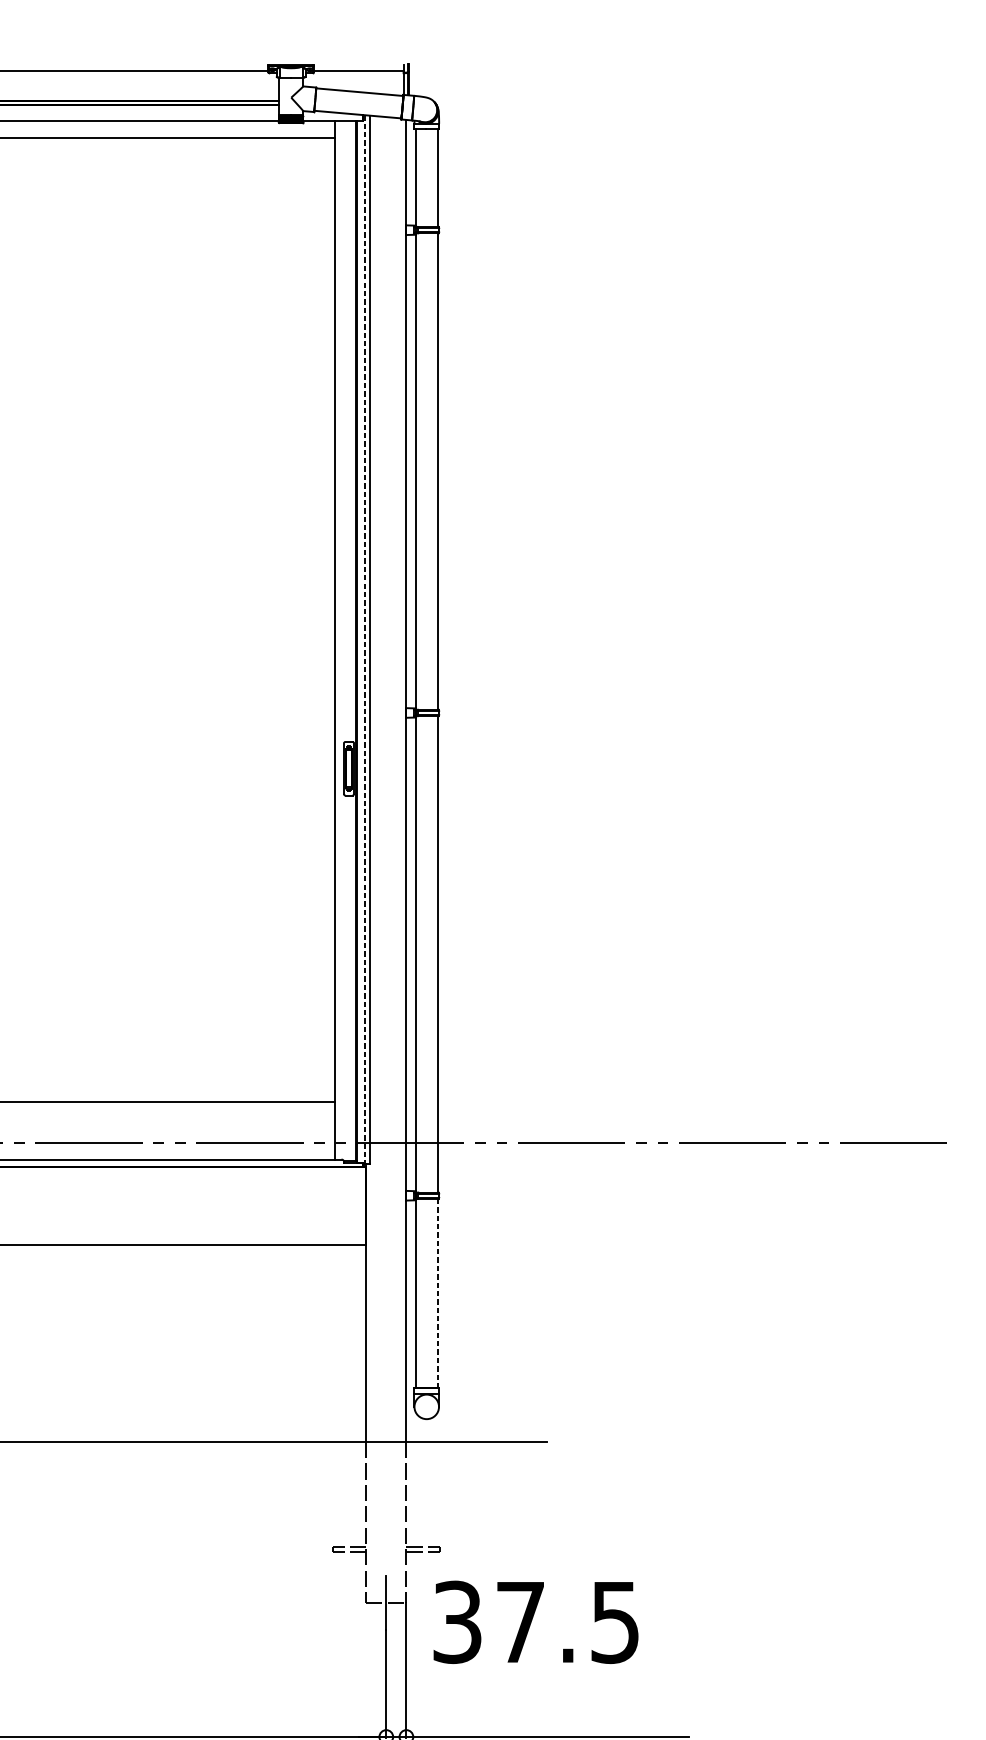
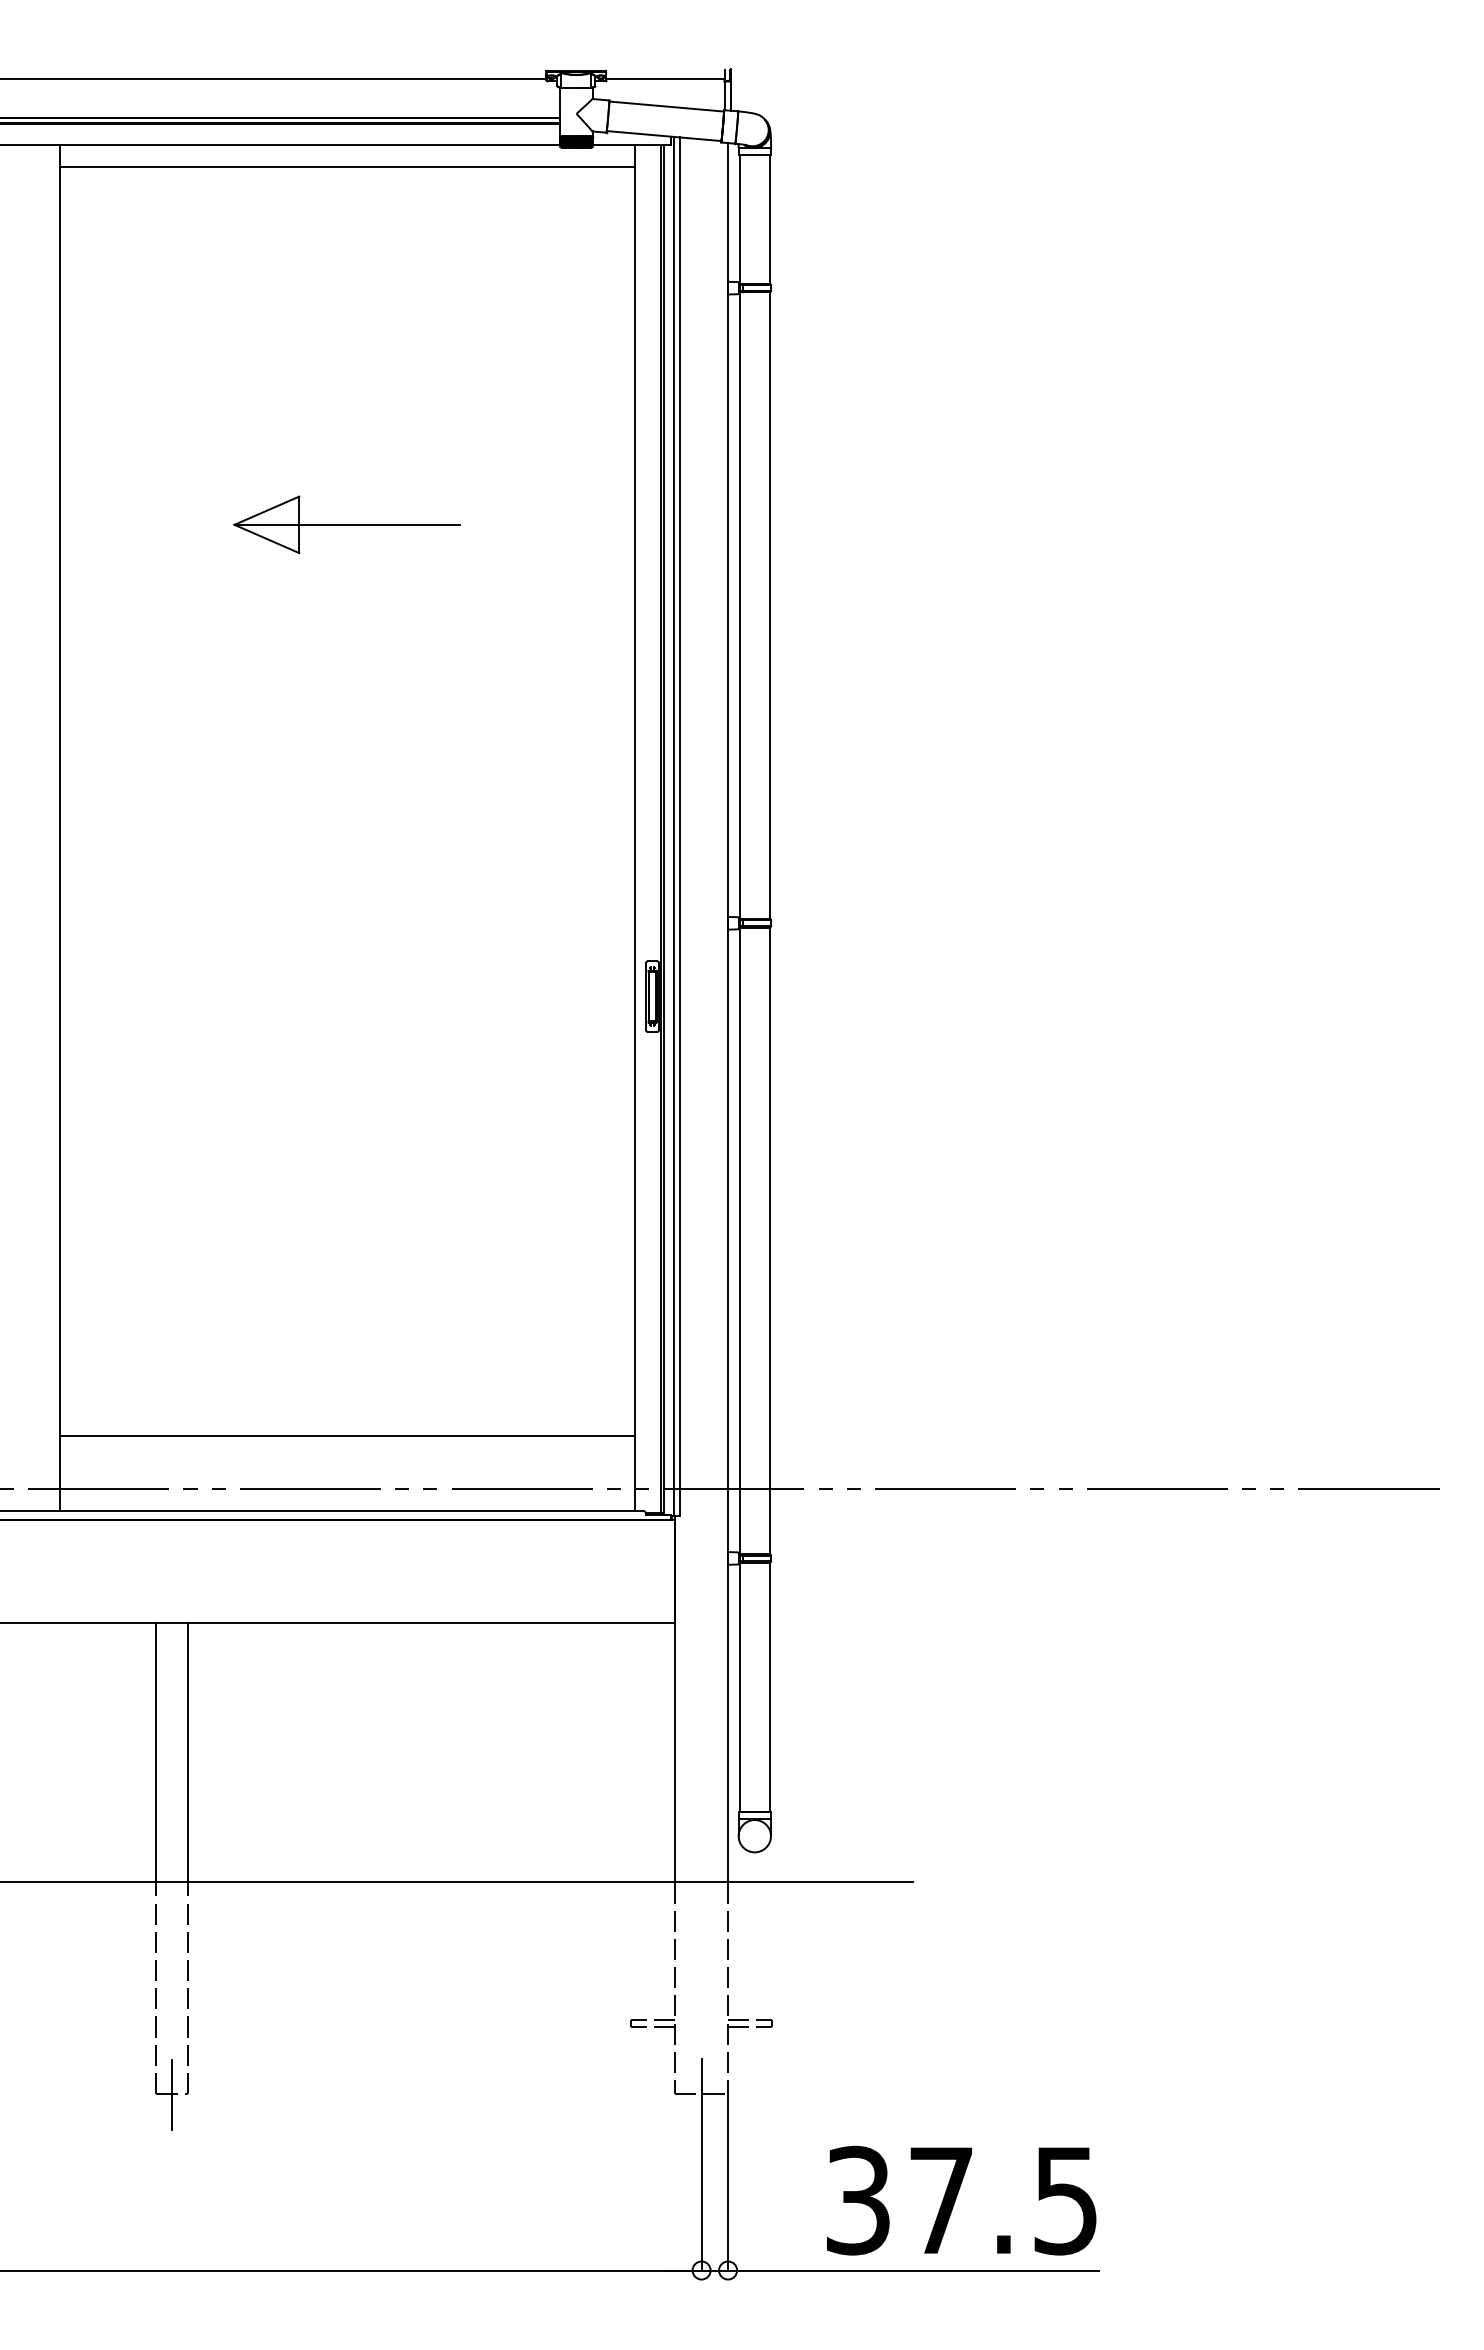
part: (116, 409) -> (346, 524), added
line: (365, 639) -> (674, 826), dashed -> solid
line: (437, 1293) -> (769, 1687), dashed -> solid
text: (535, 1622) -> (961, 2200), moved

